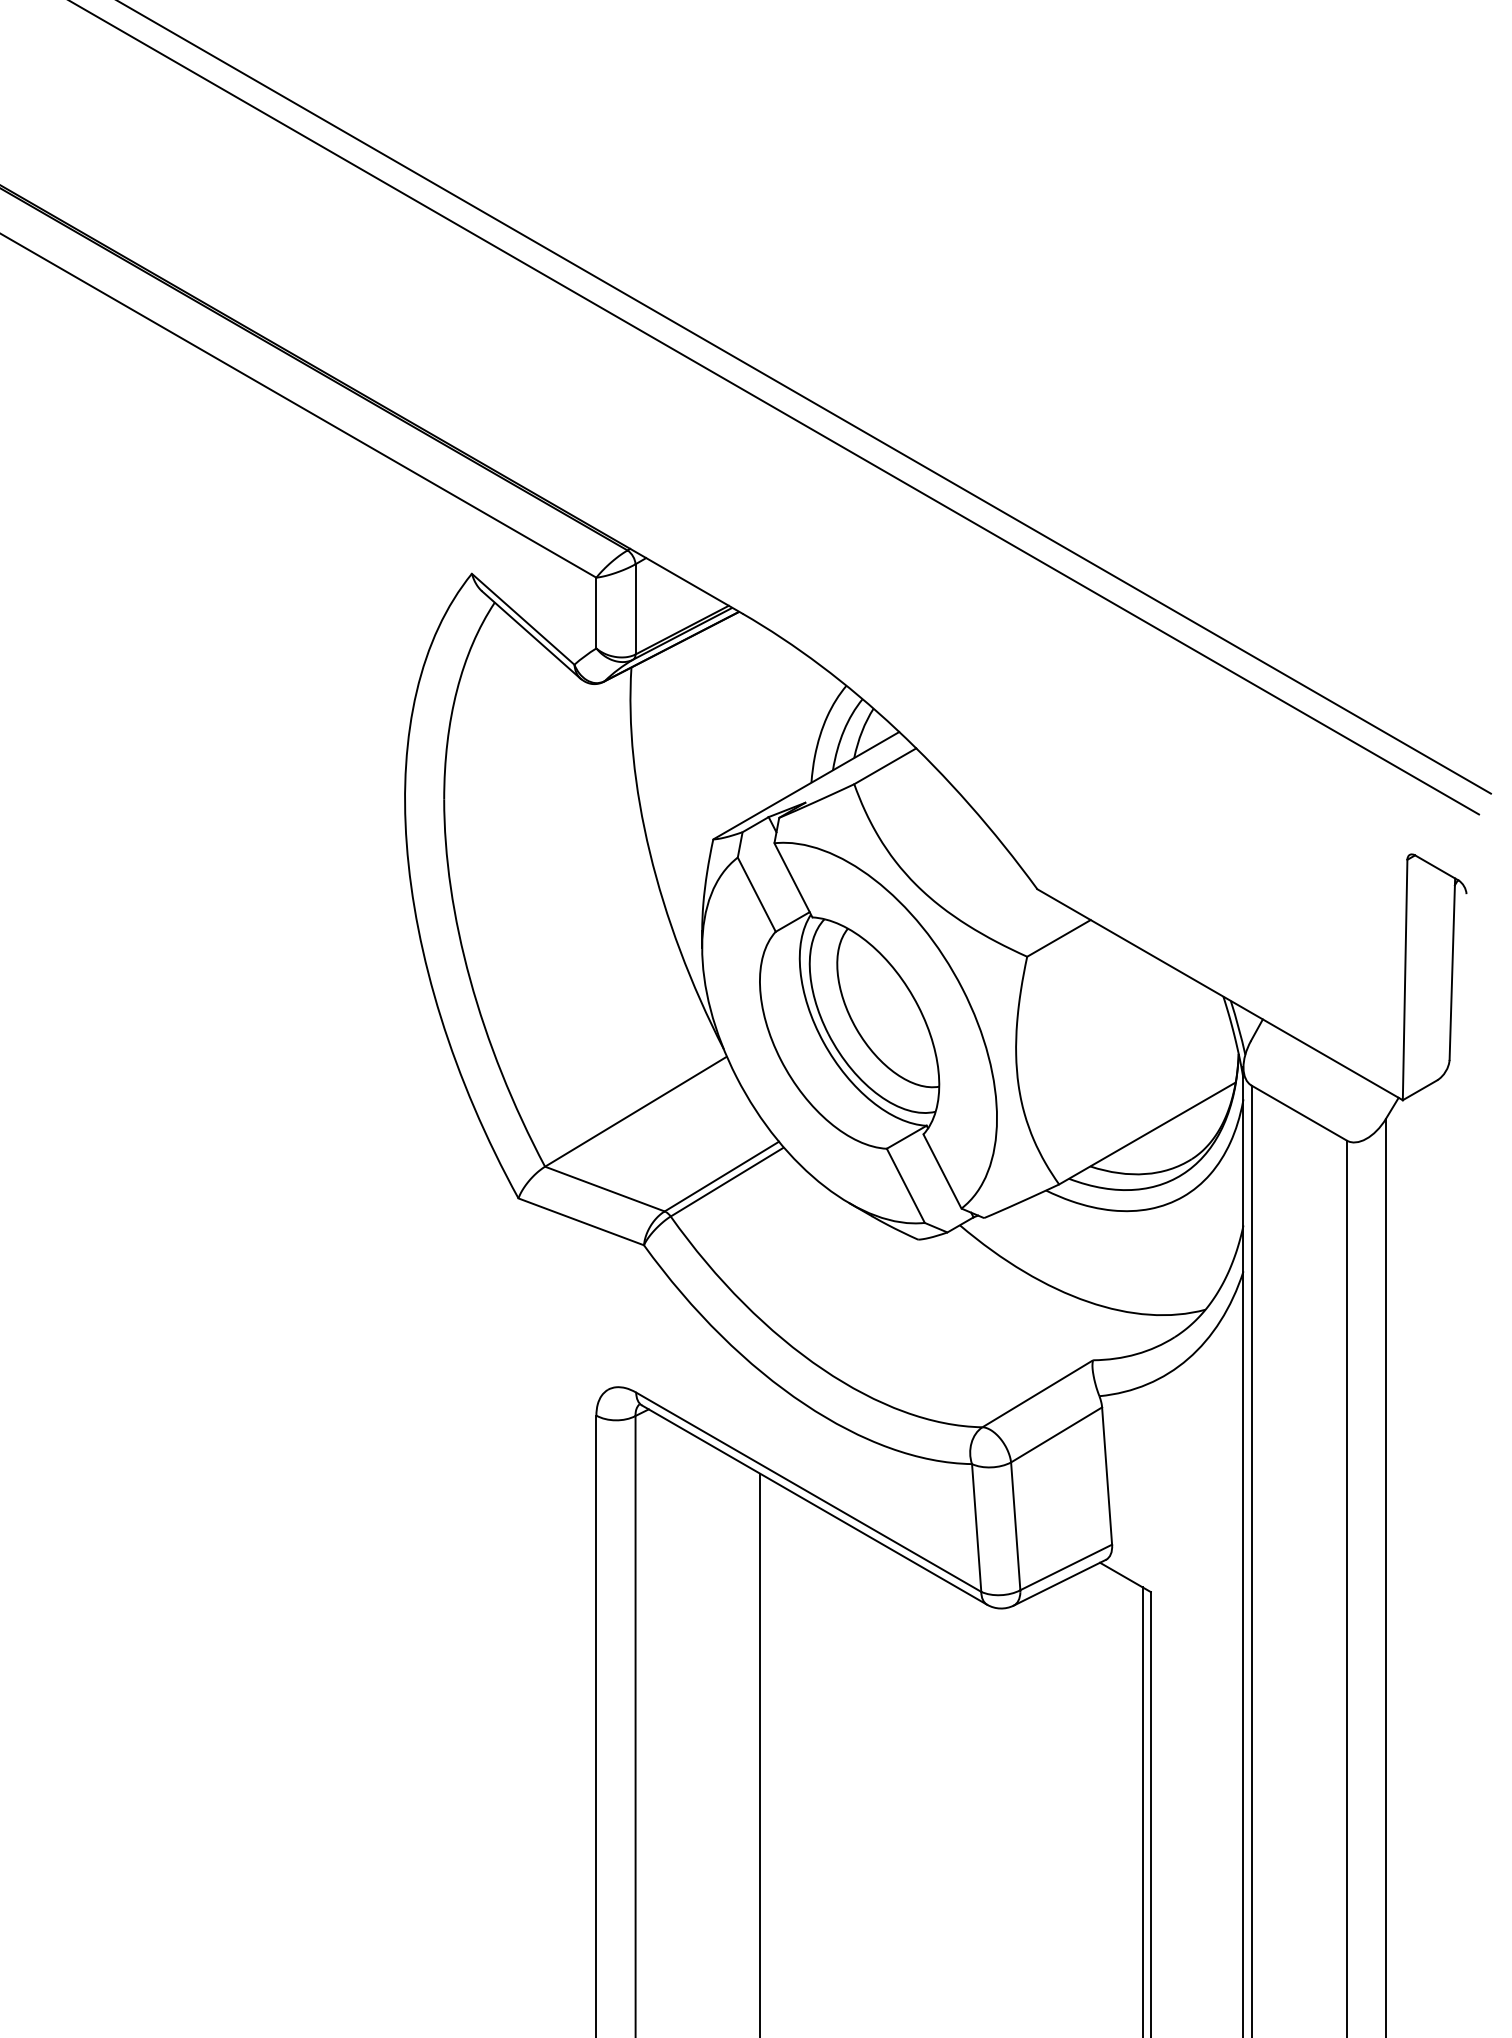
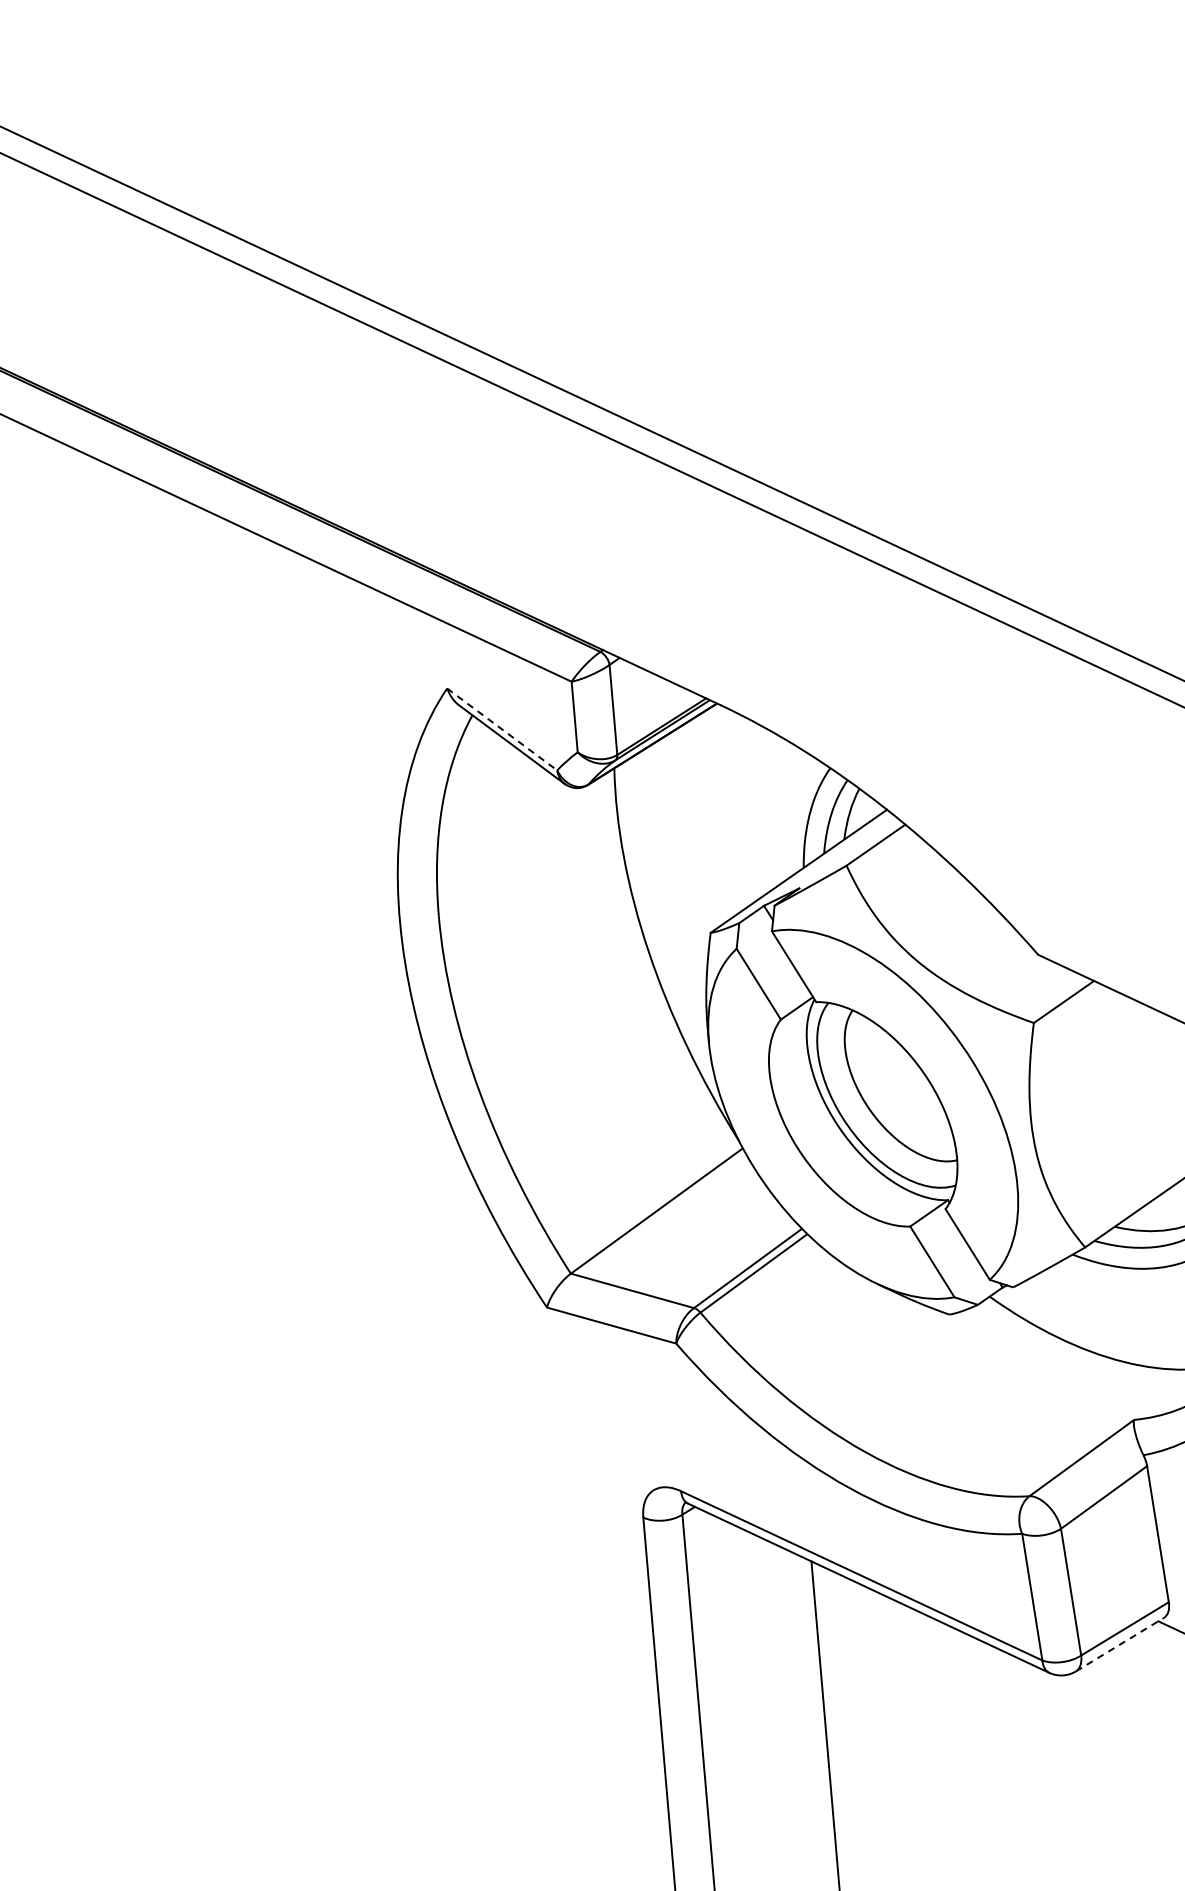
line: (523, 619) -> (502, 729), solid -> dashed
line: (1060, 1582) -> (1120, 1644), solid -> dashed

